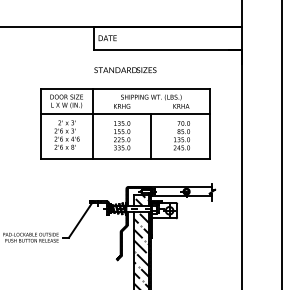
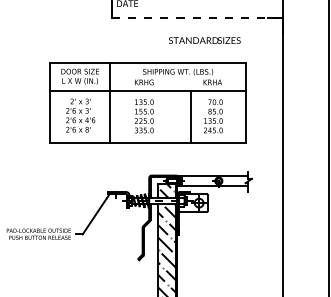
line: (168, 50) -> (197, 17), solid -> dashed
text: (125, 70) -> (204, 40), moved
line: (151, 136) -> (190, 117), moved

